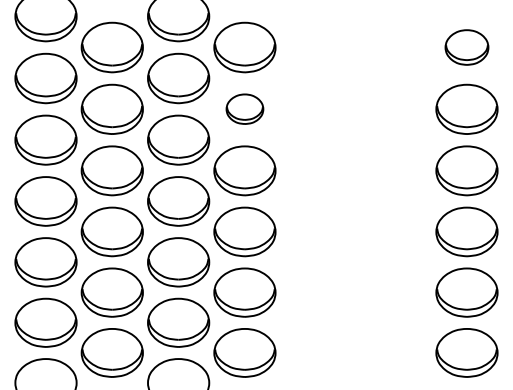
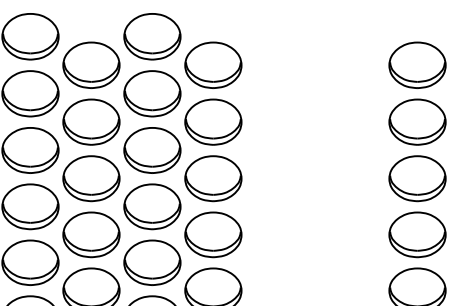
part: (466, 47) -> (417, 65), size x1.43
part: (244, 108) -> (212, 121), size x1.67

